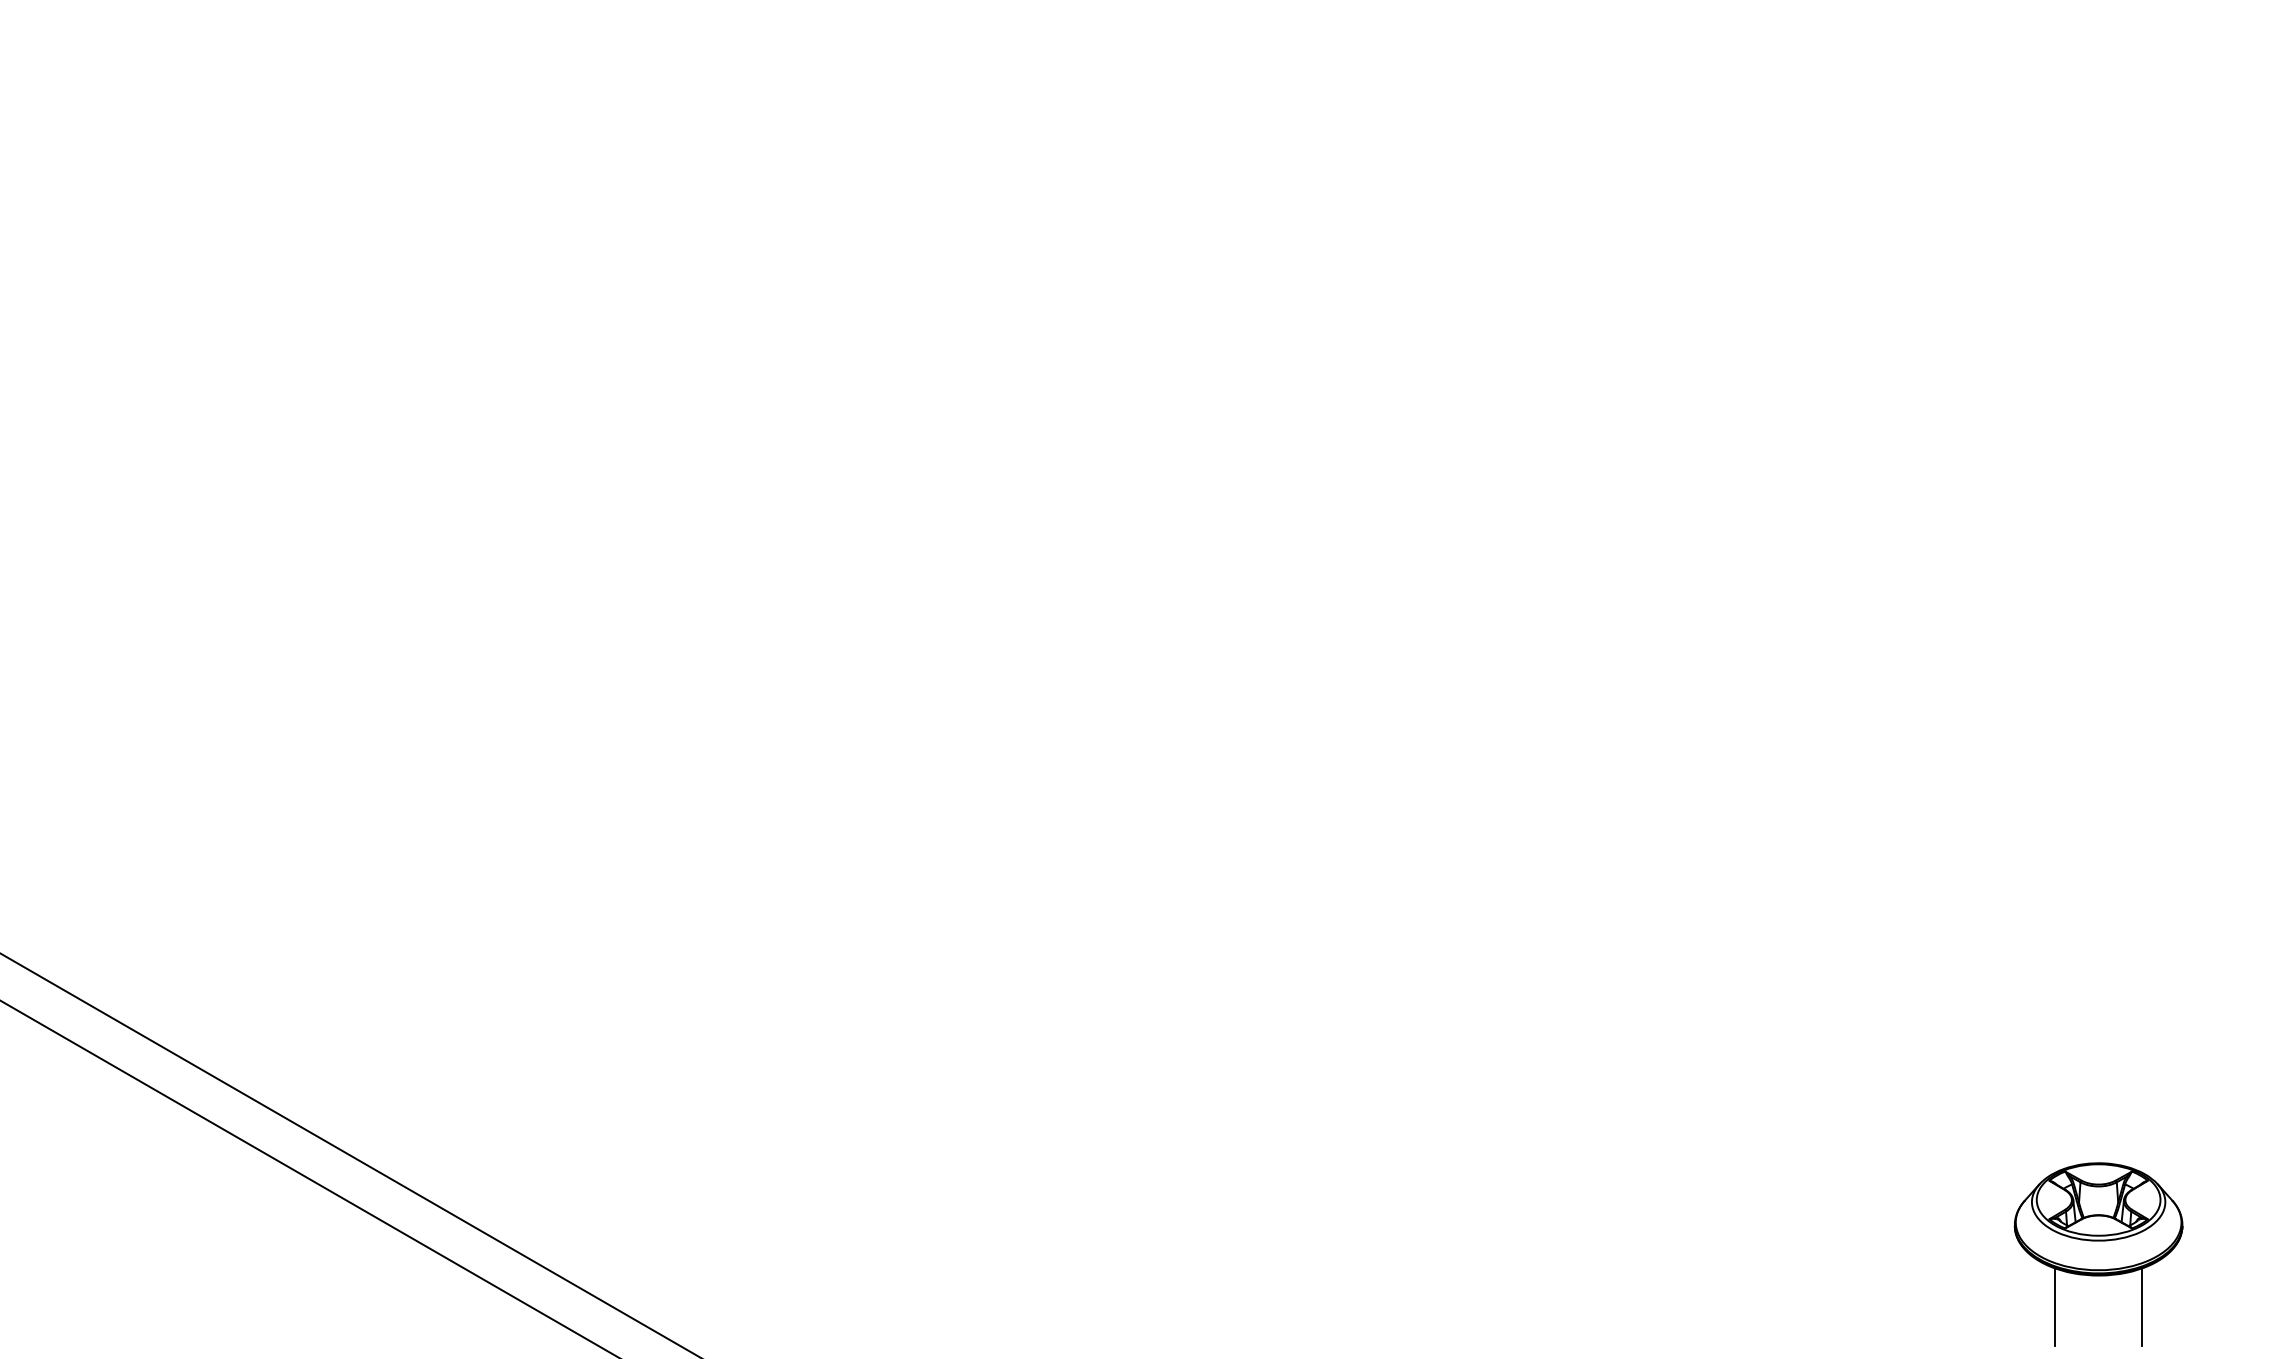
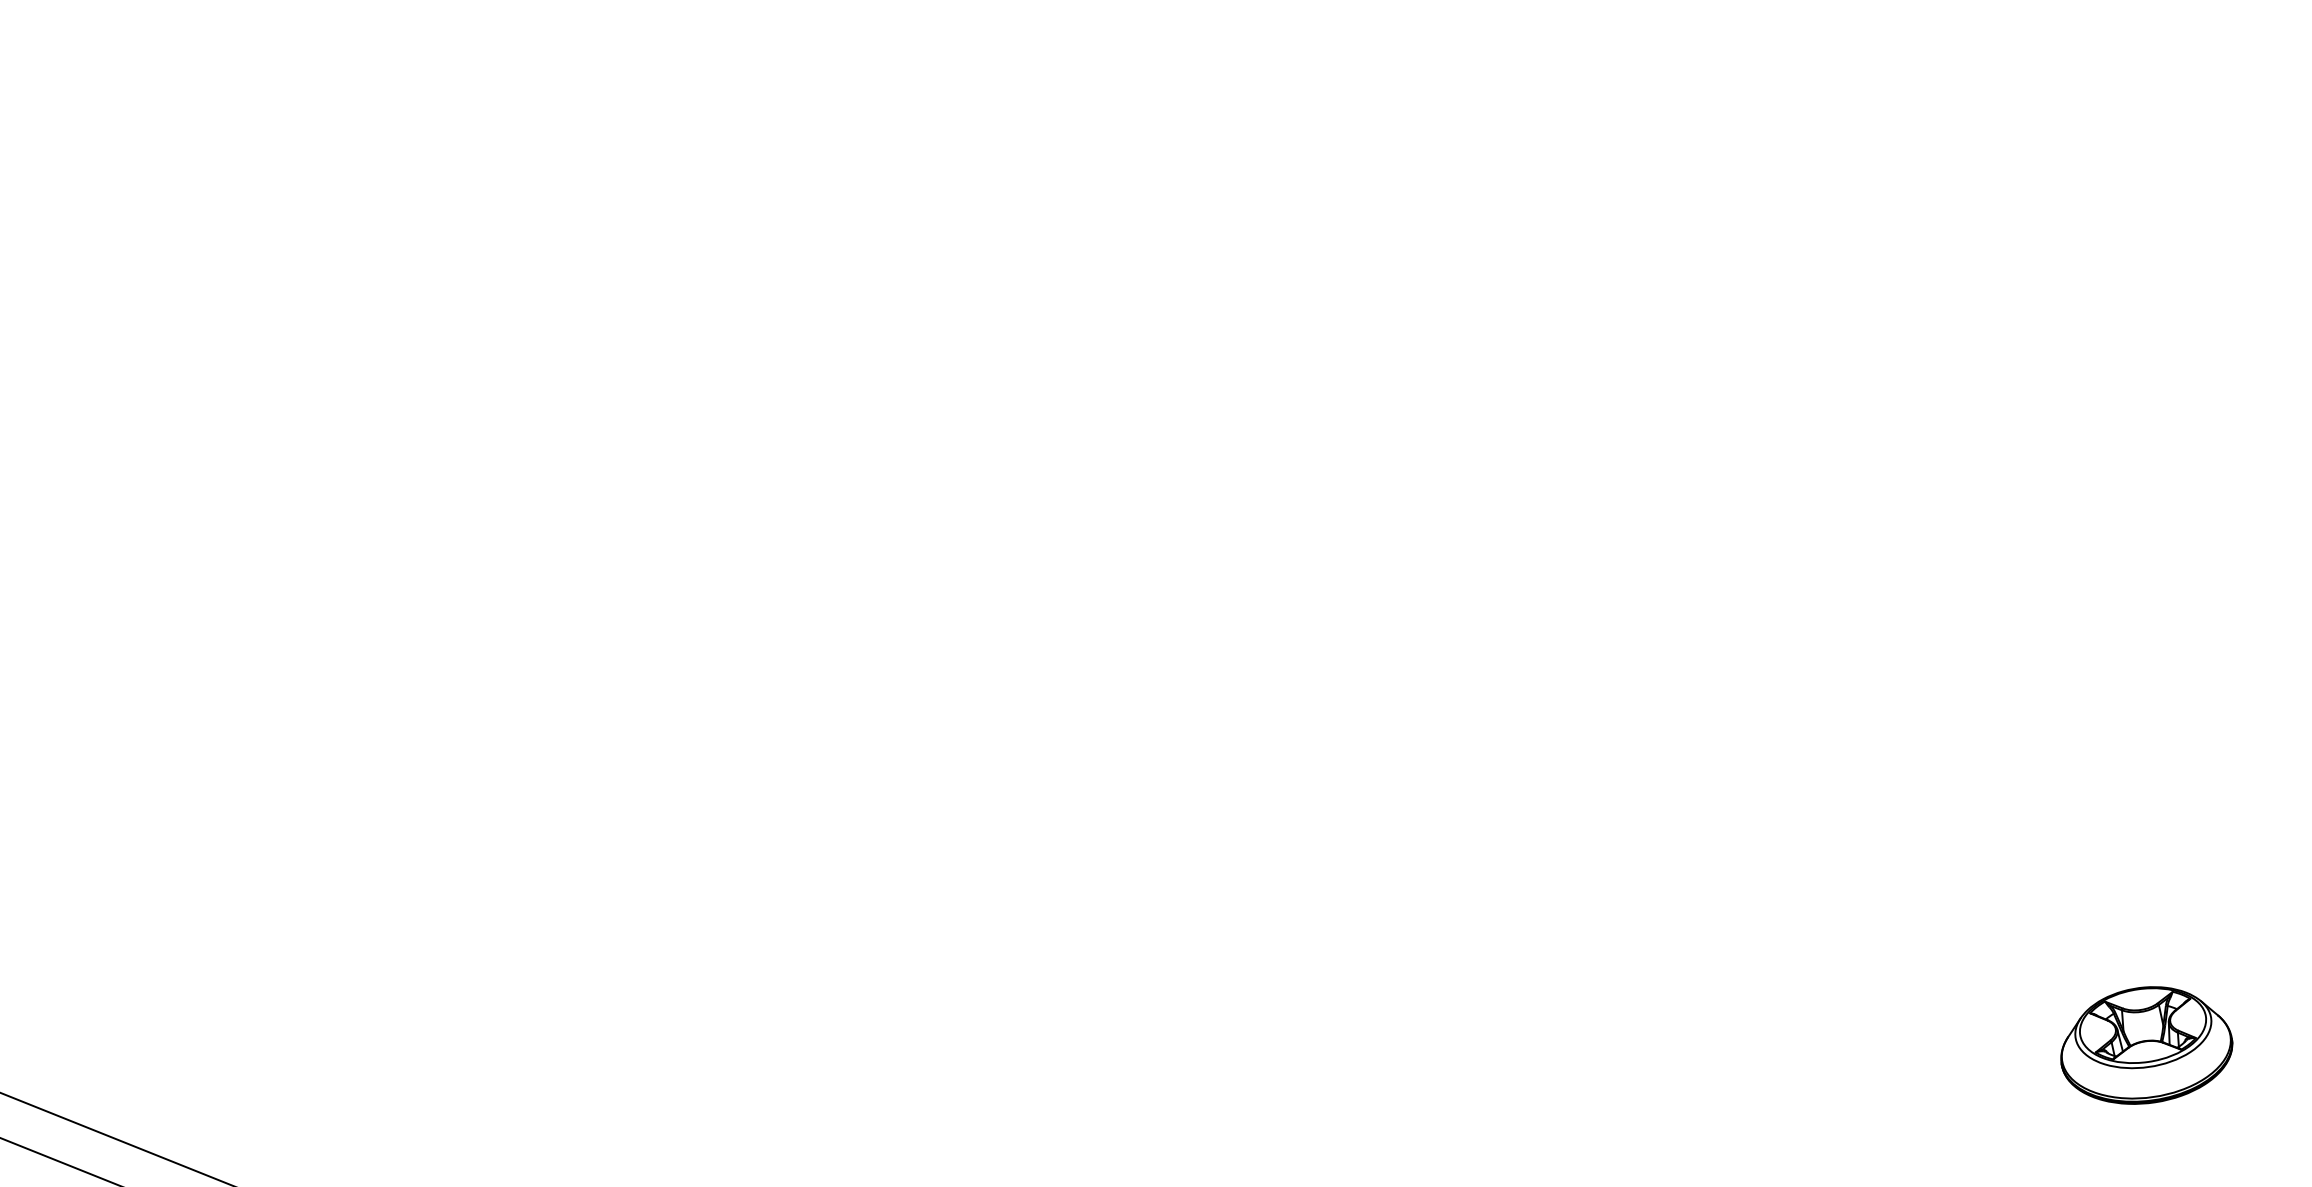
line: (2055, 1307) -> (2114, 1141), removed
line: (2141, 1307) -> (2202, 1128), removed

